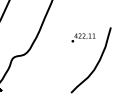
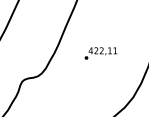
text: (83, 37) -> (101, 52), moved

